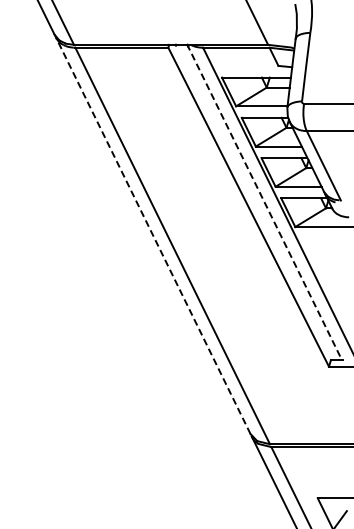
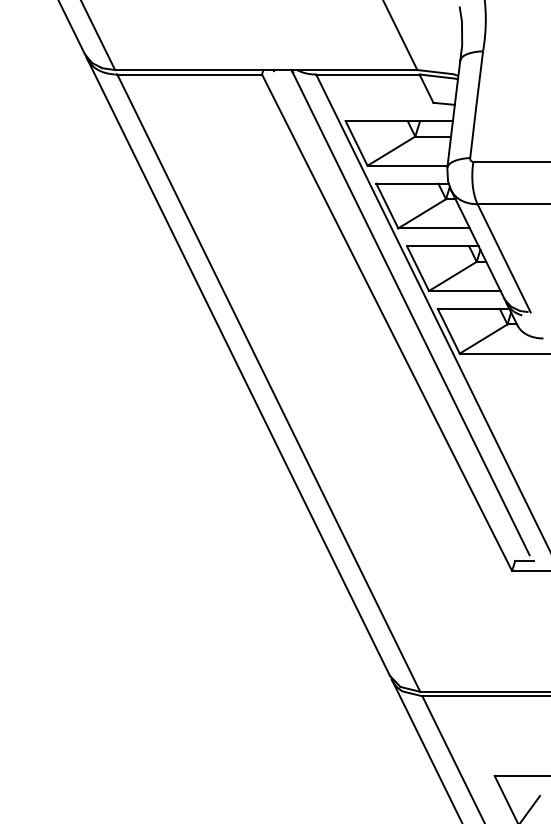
line: (264, 201) -> (411, 313), dashed -> solid
line: (153, 235) -> (238, 366), dashed -> solid

